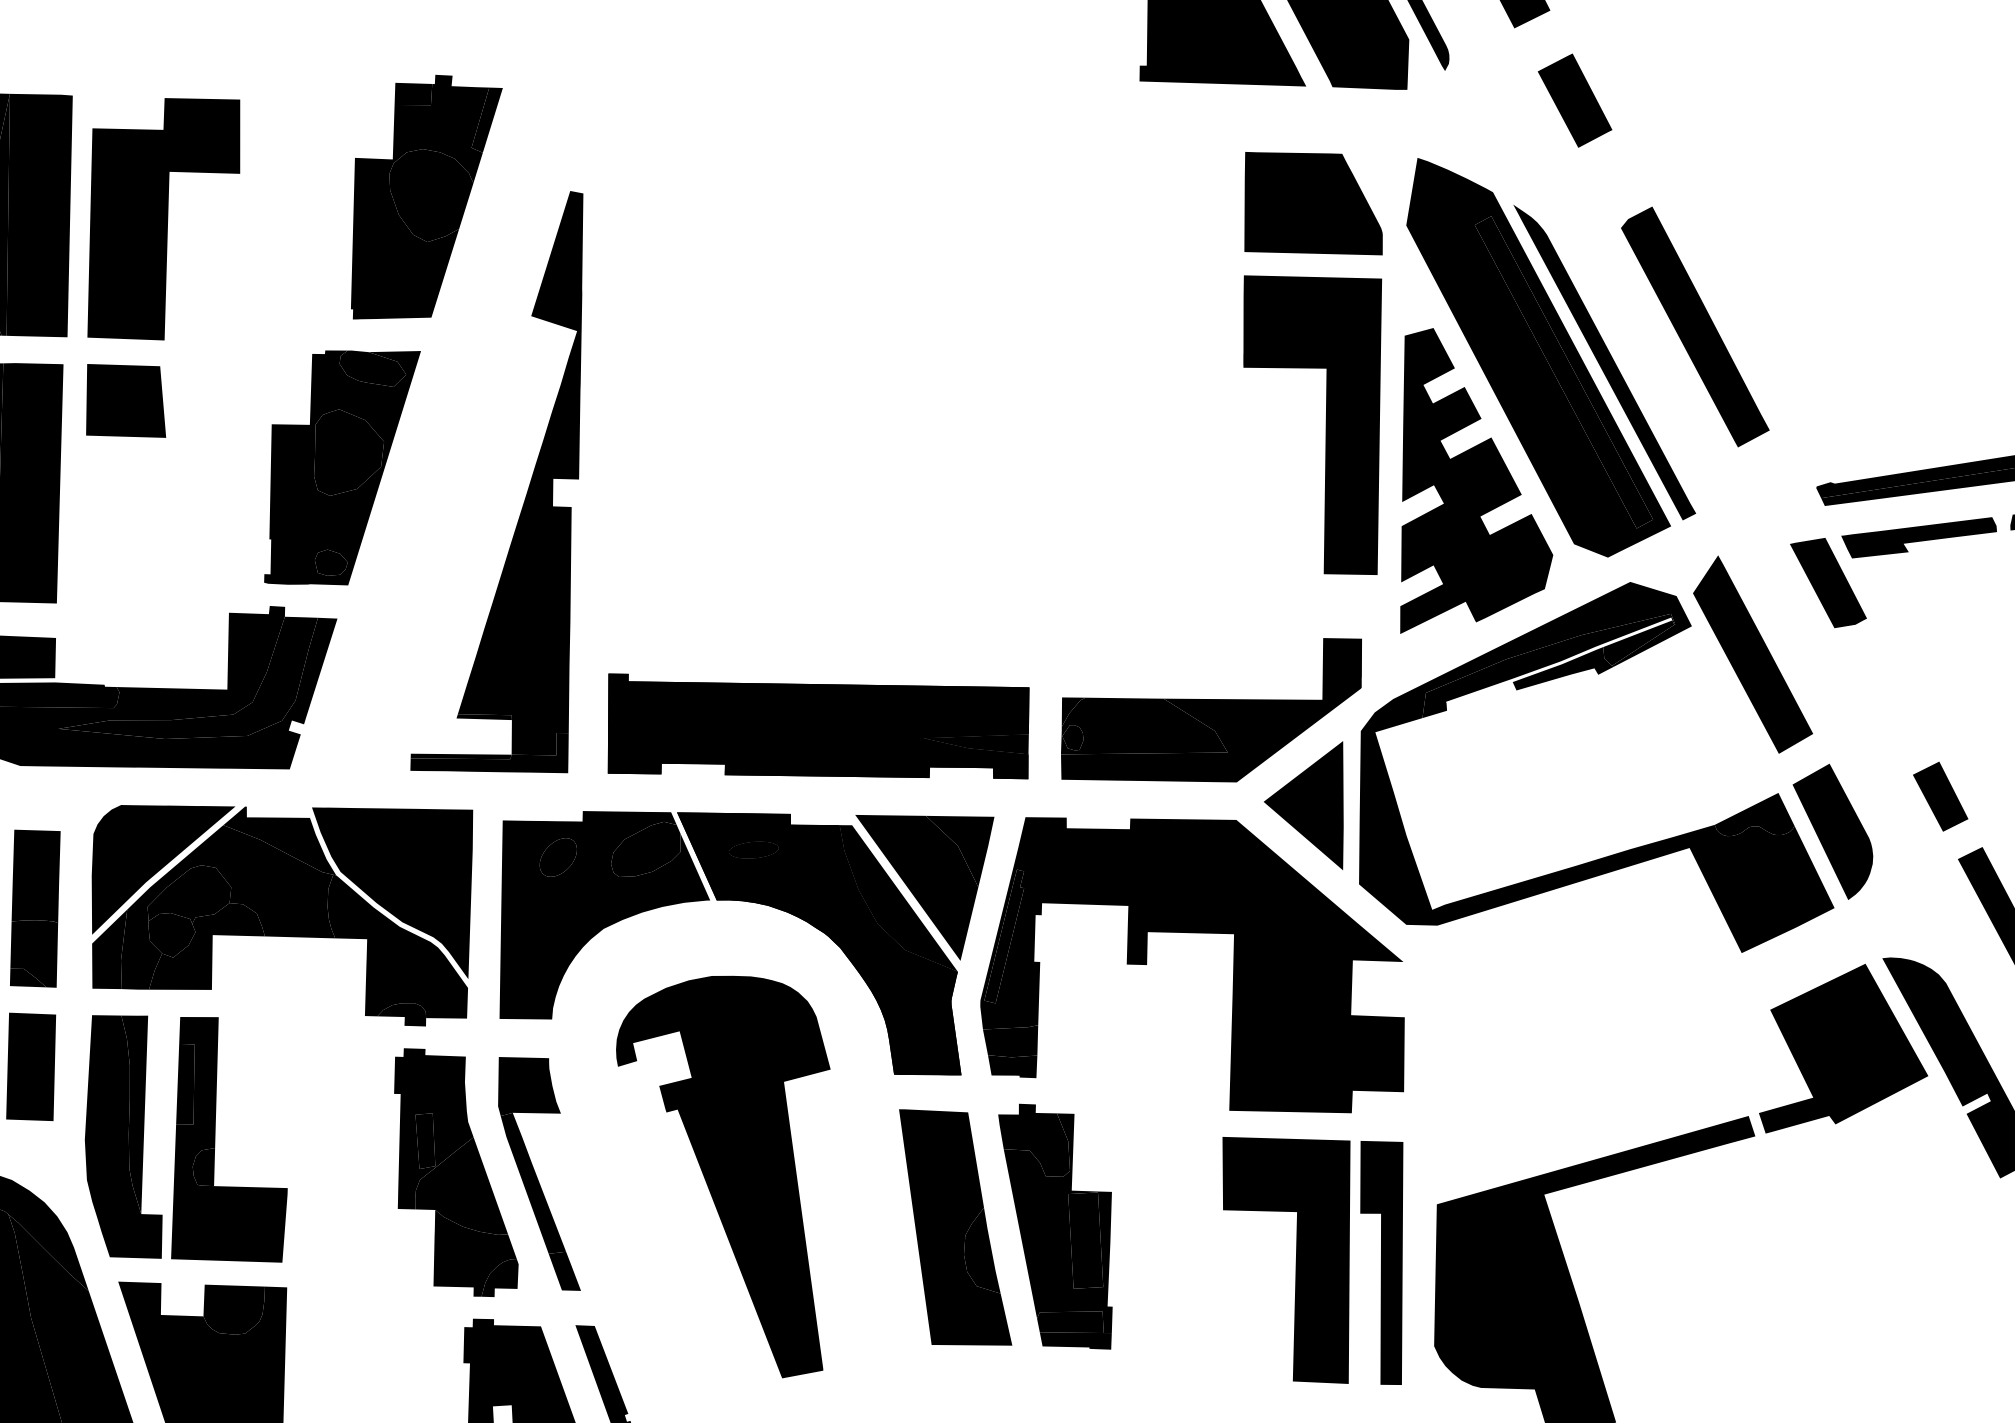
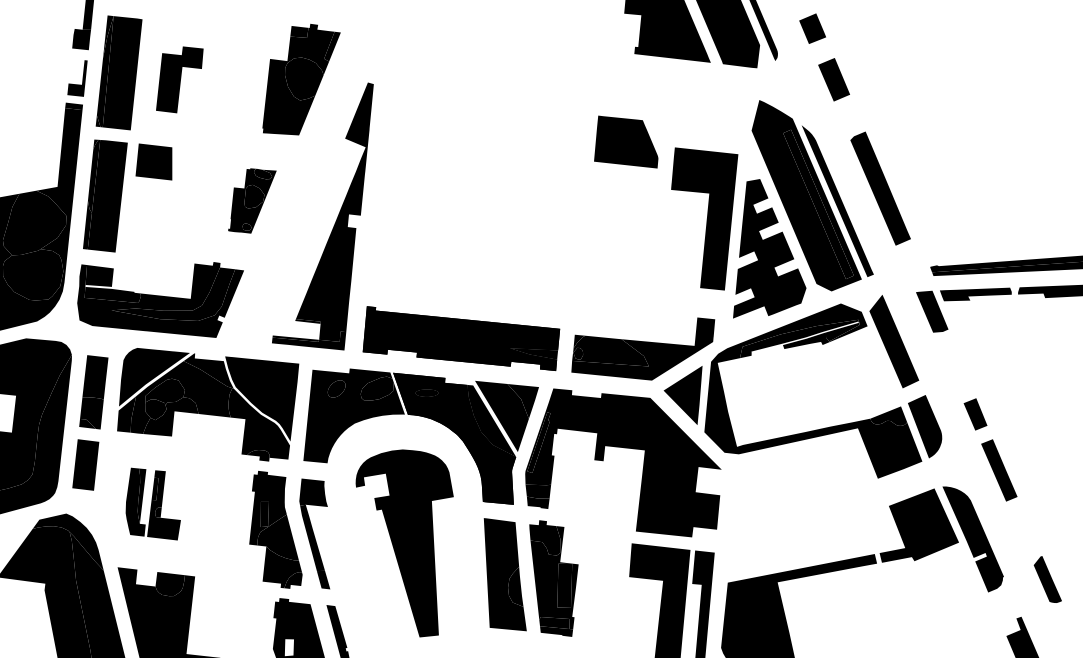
part: (1310, 202) -> (626, 141), moved
part: (163, 218) -> (179, 79), size x0.6
part: (342, 466) -> (252, 200), size x0.6
part: (184, 1137) -> (153, 503), size x0.6

